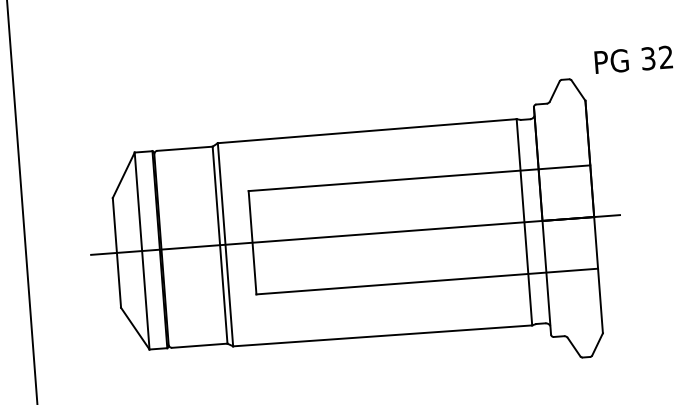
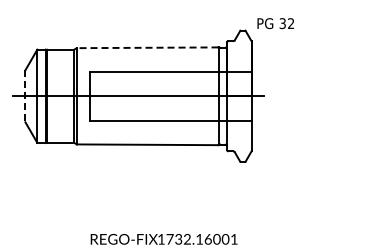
line: (366, 130) -> (147, 47), solid -> dashed
line: (117, 253) -> (25, 96), solid -> dashed

